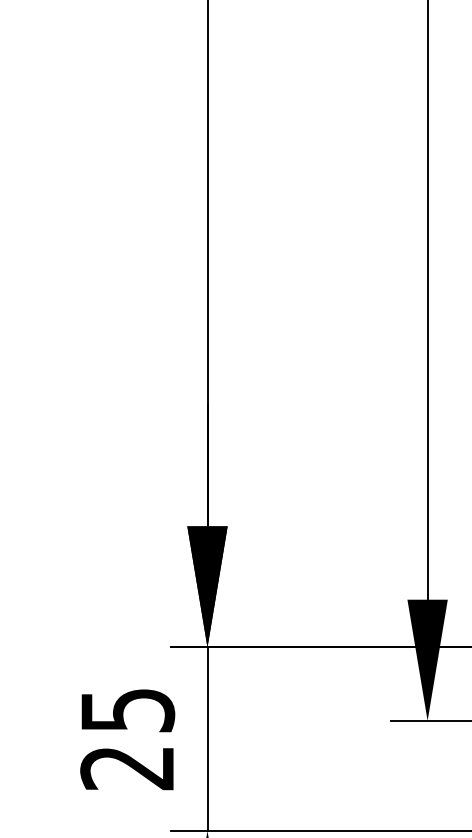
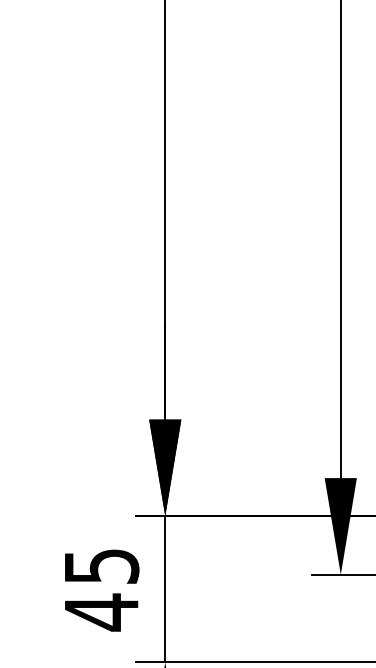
text: (126, 768) -> (100, 612), 25 -> 45

